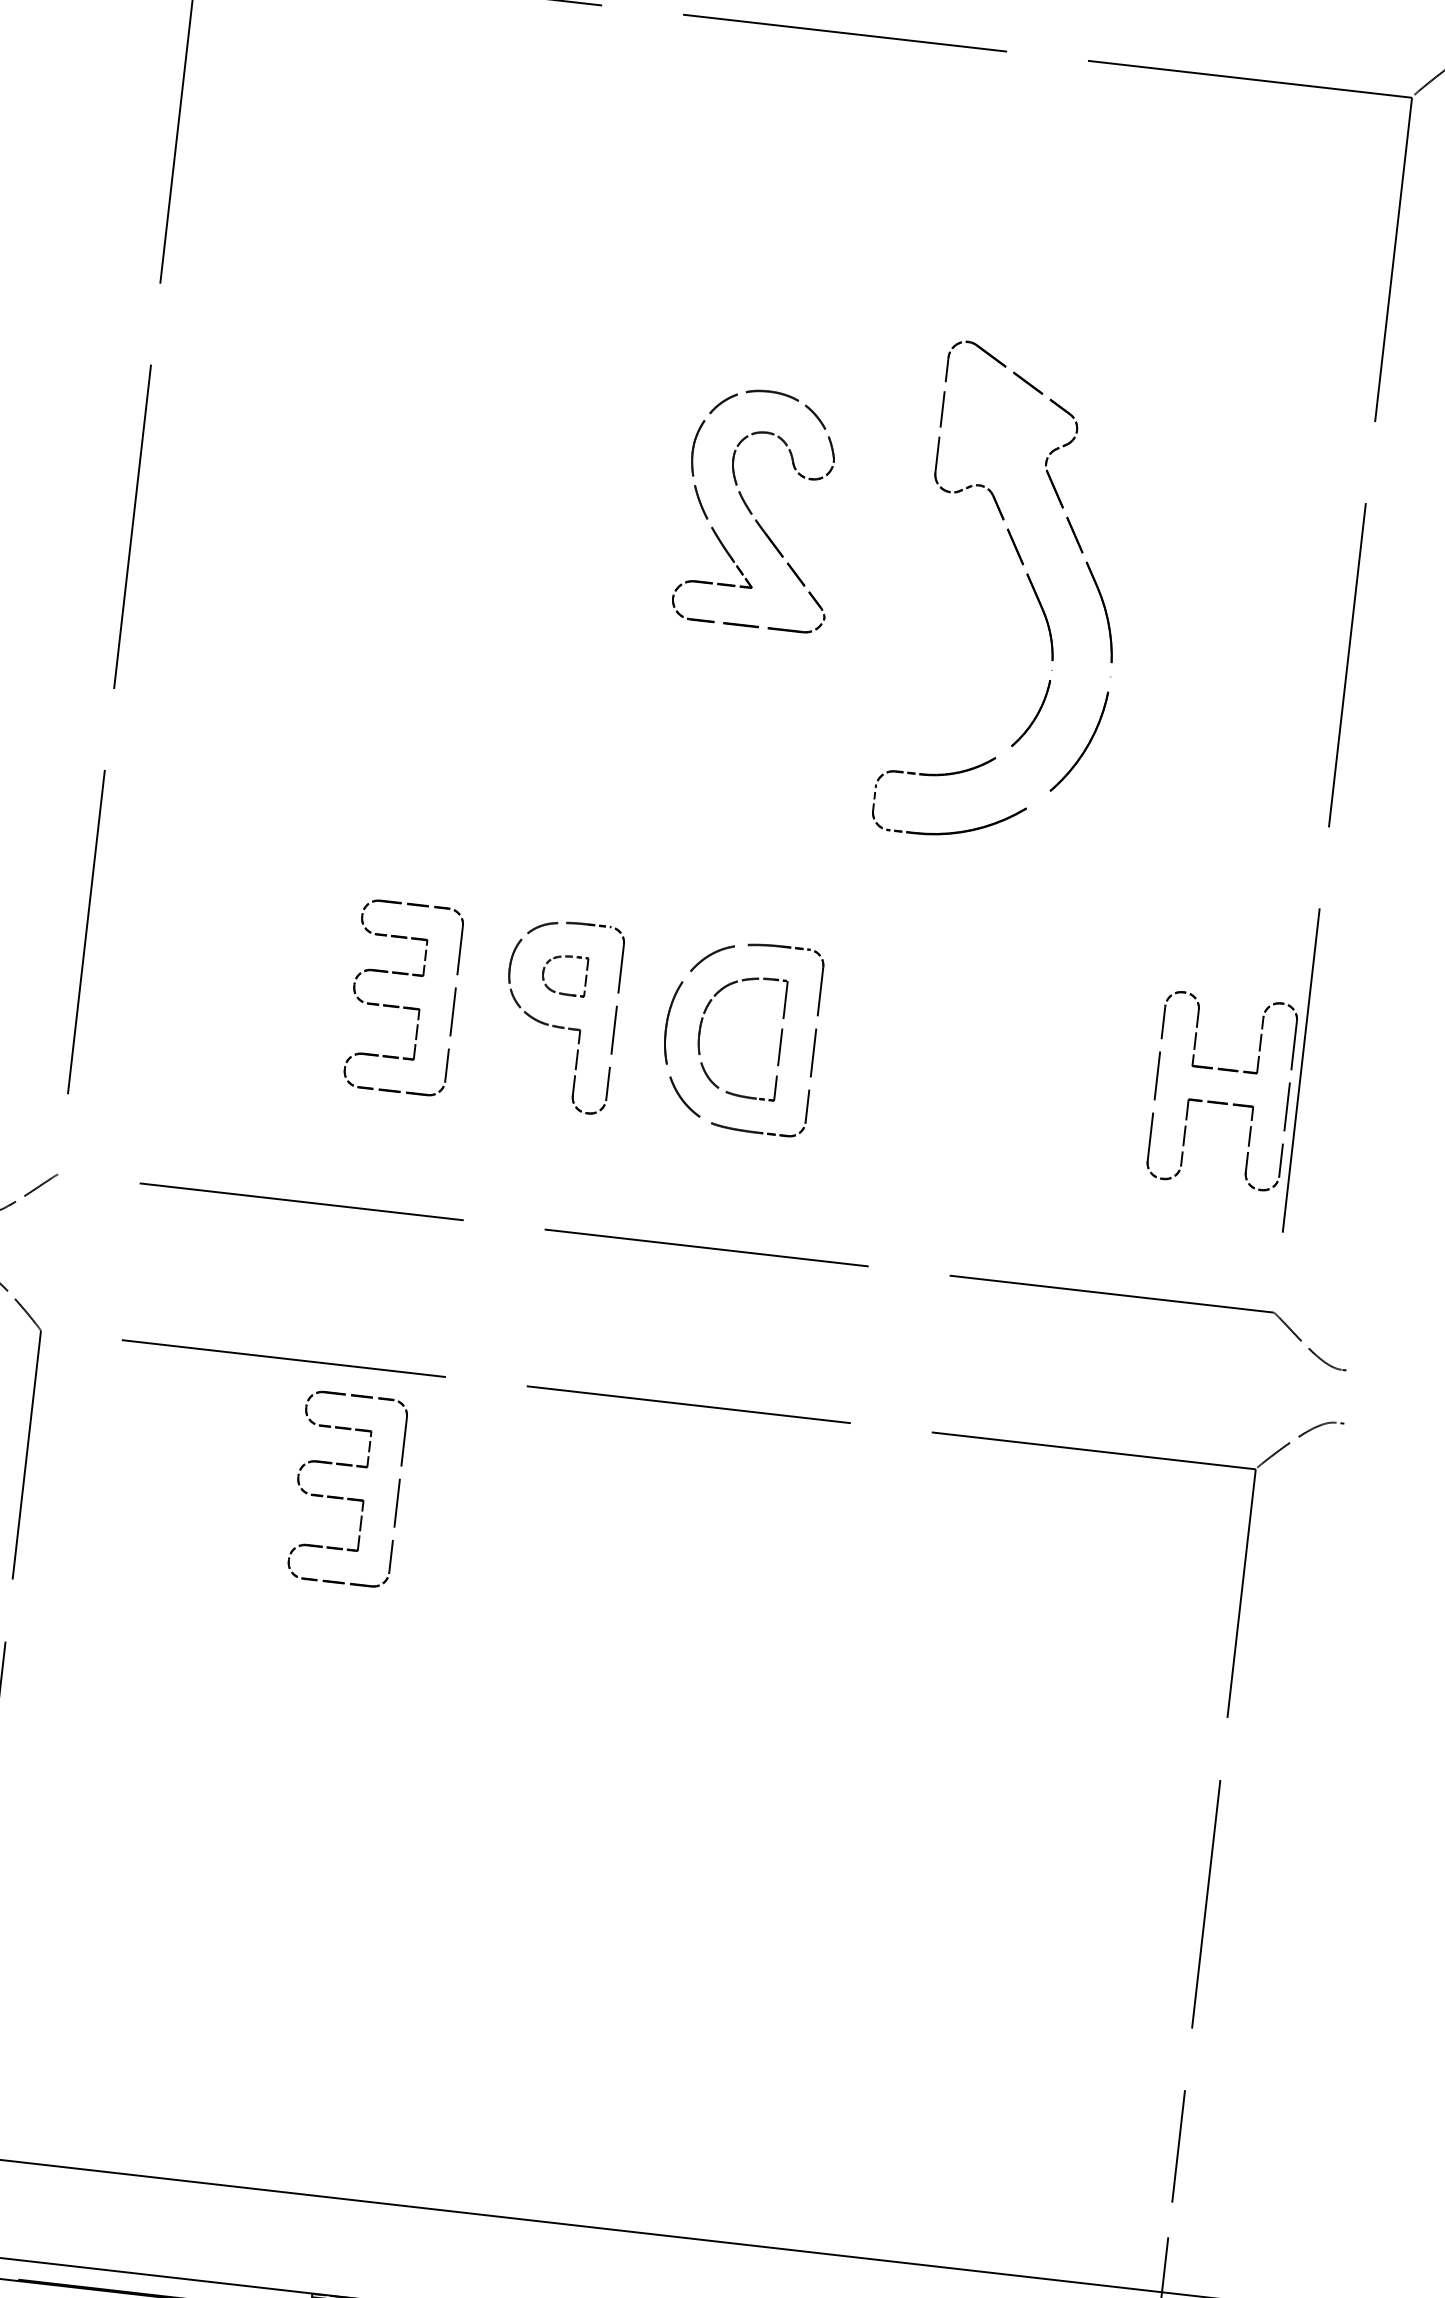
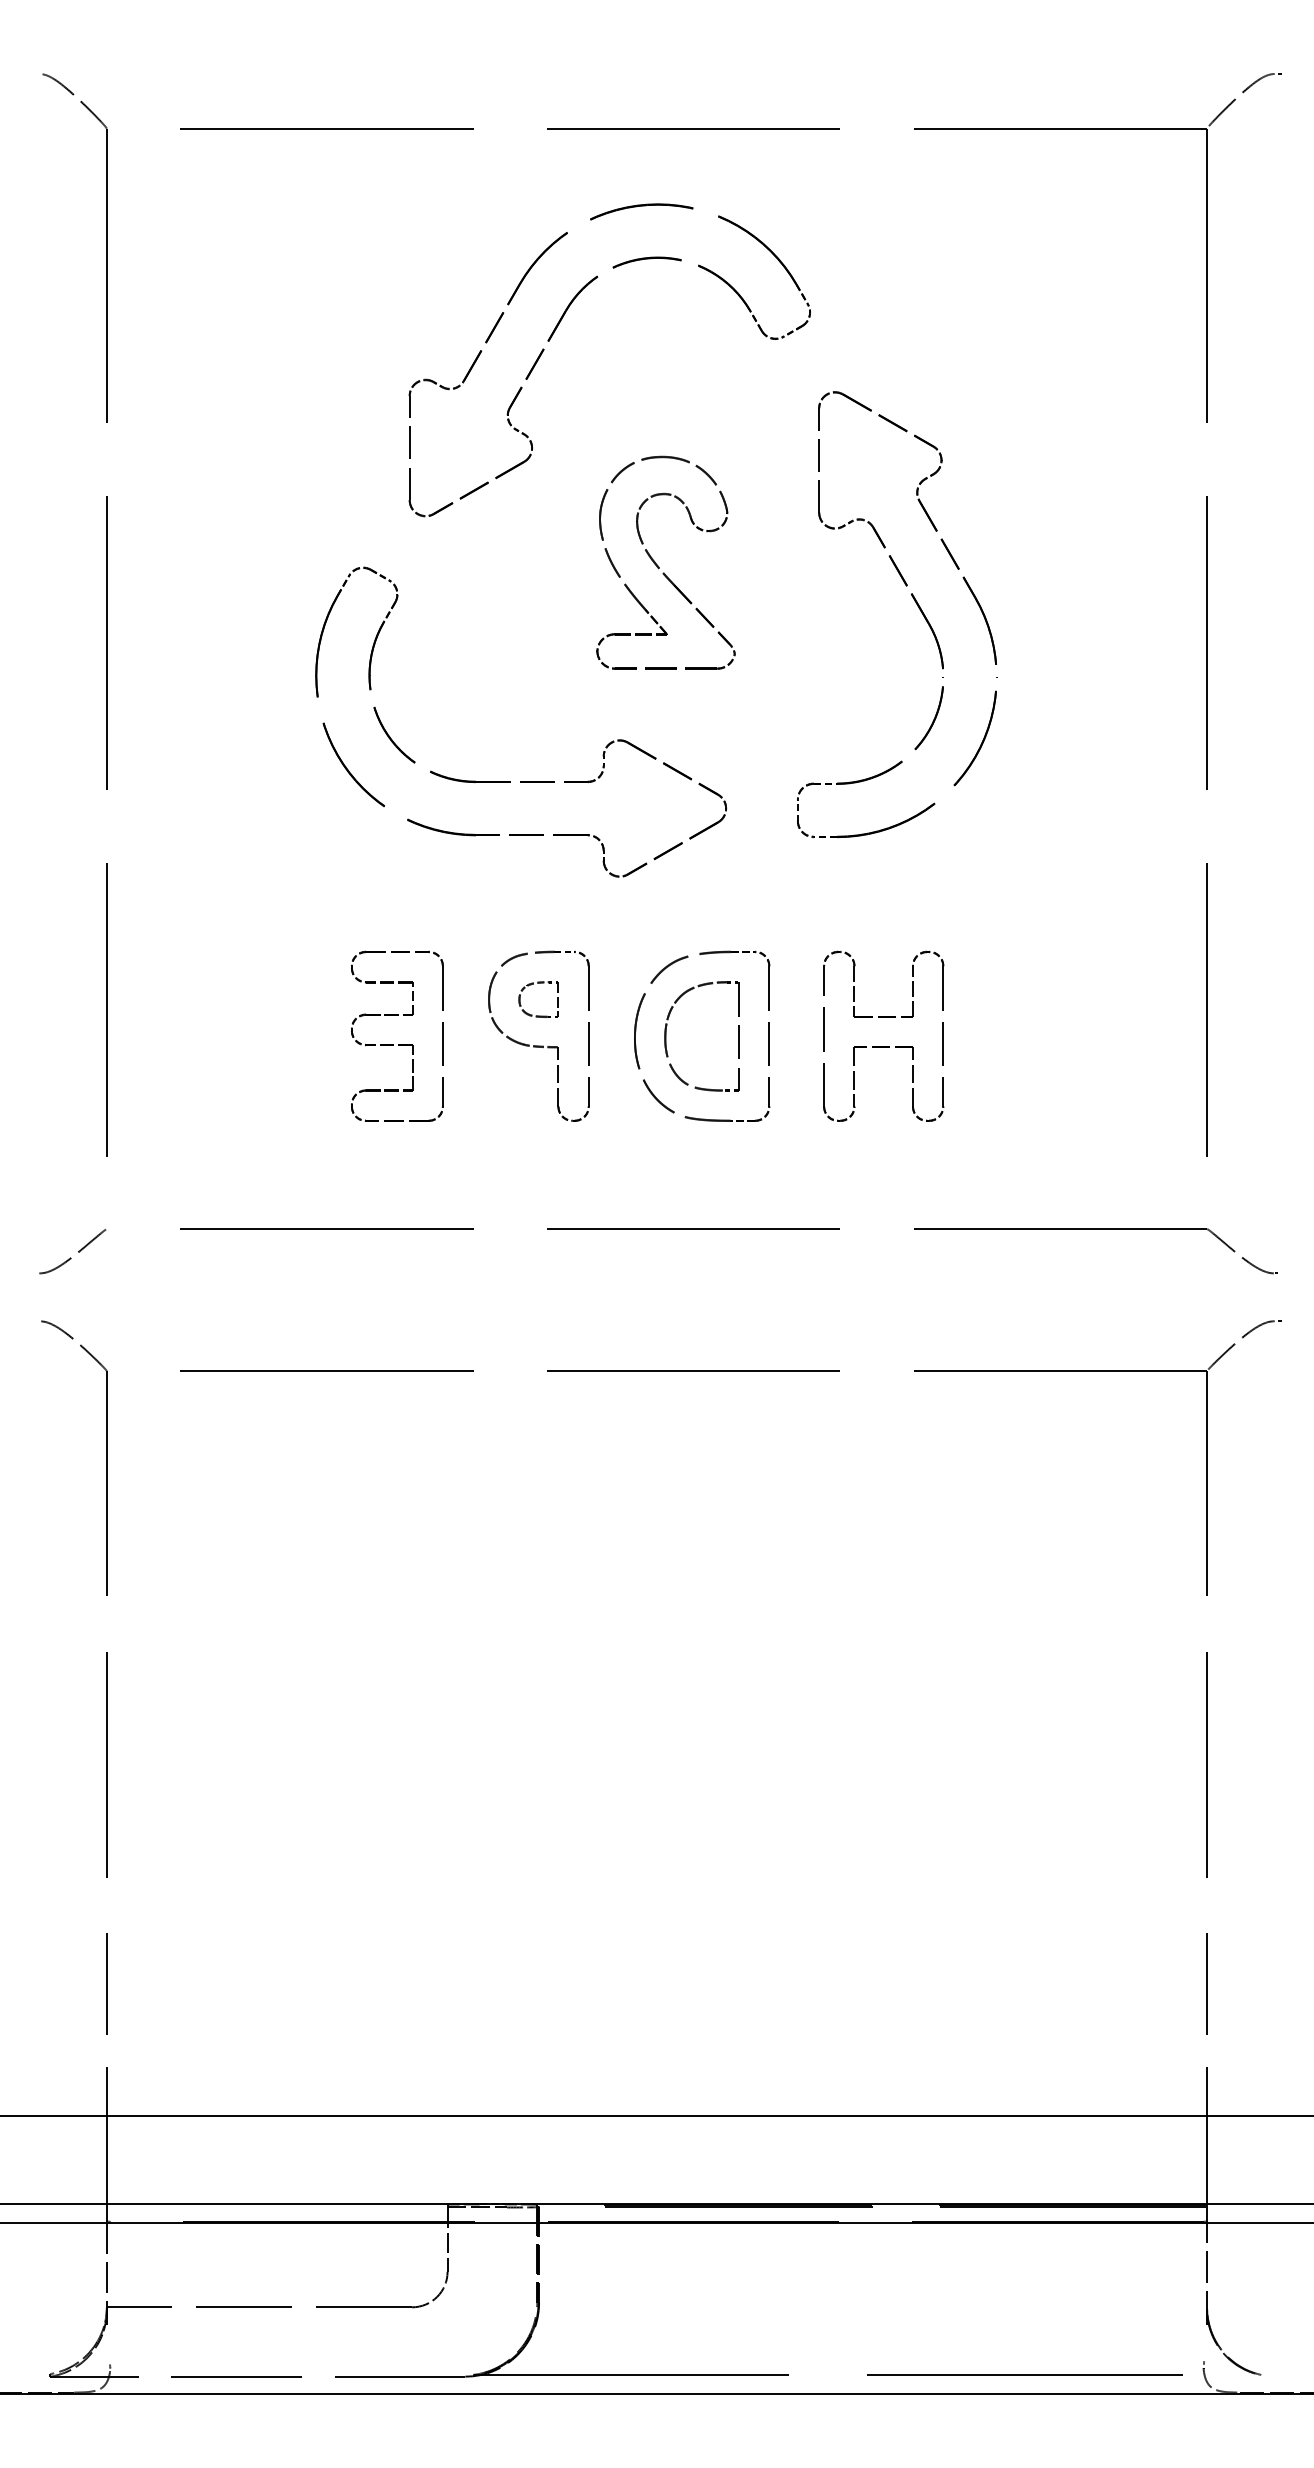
part: (671, 234) -> (558, 326), added
part: (572, 732) -> (521, 781), added
part: (1220, 1102) -> (883, 1046), moved
part: (348, 1498) -> (398, 1489), removed

